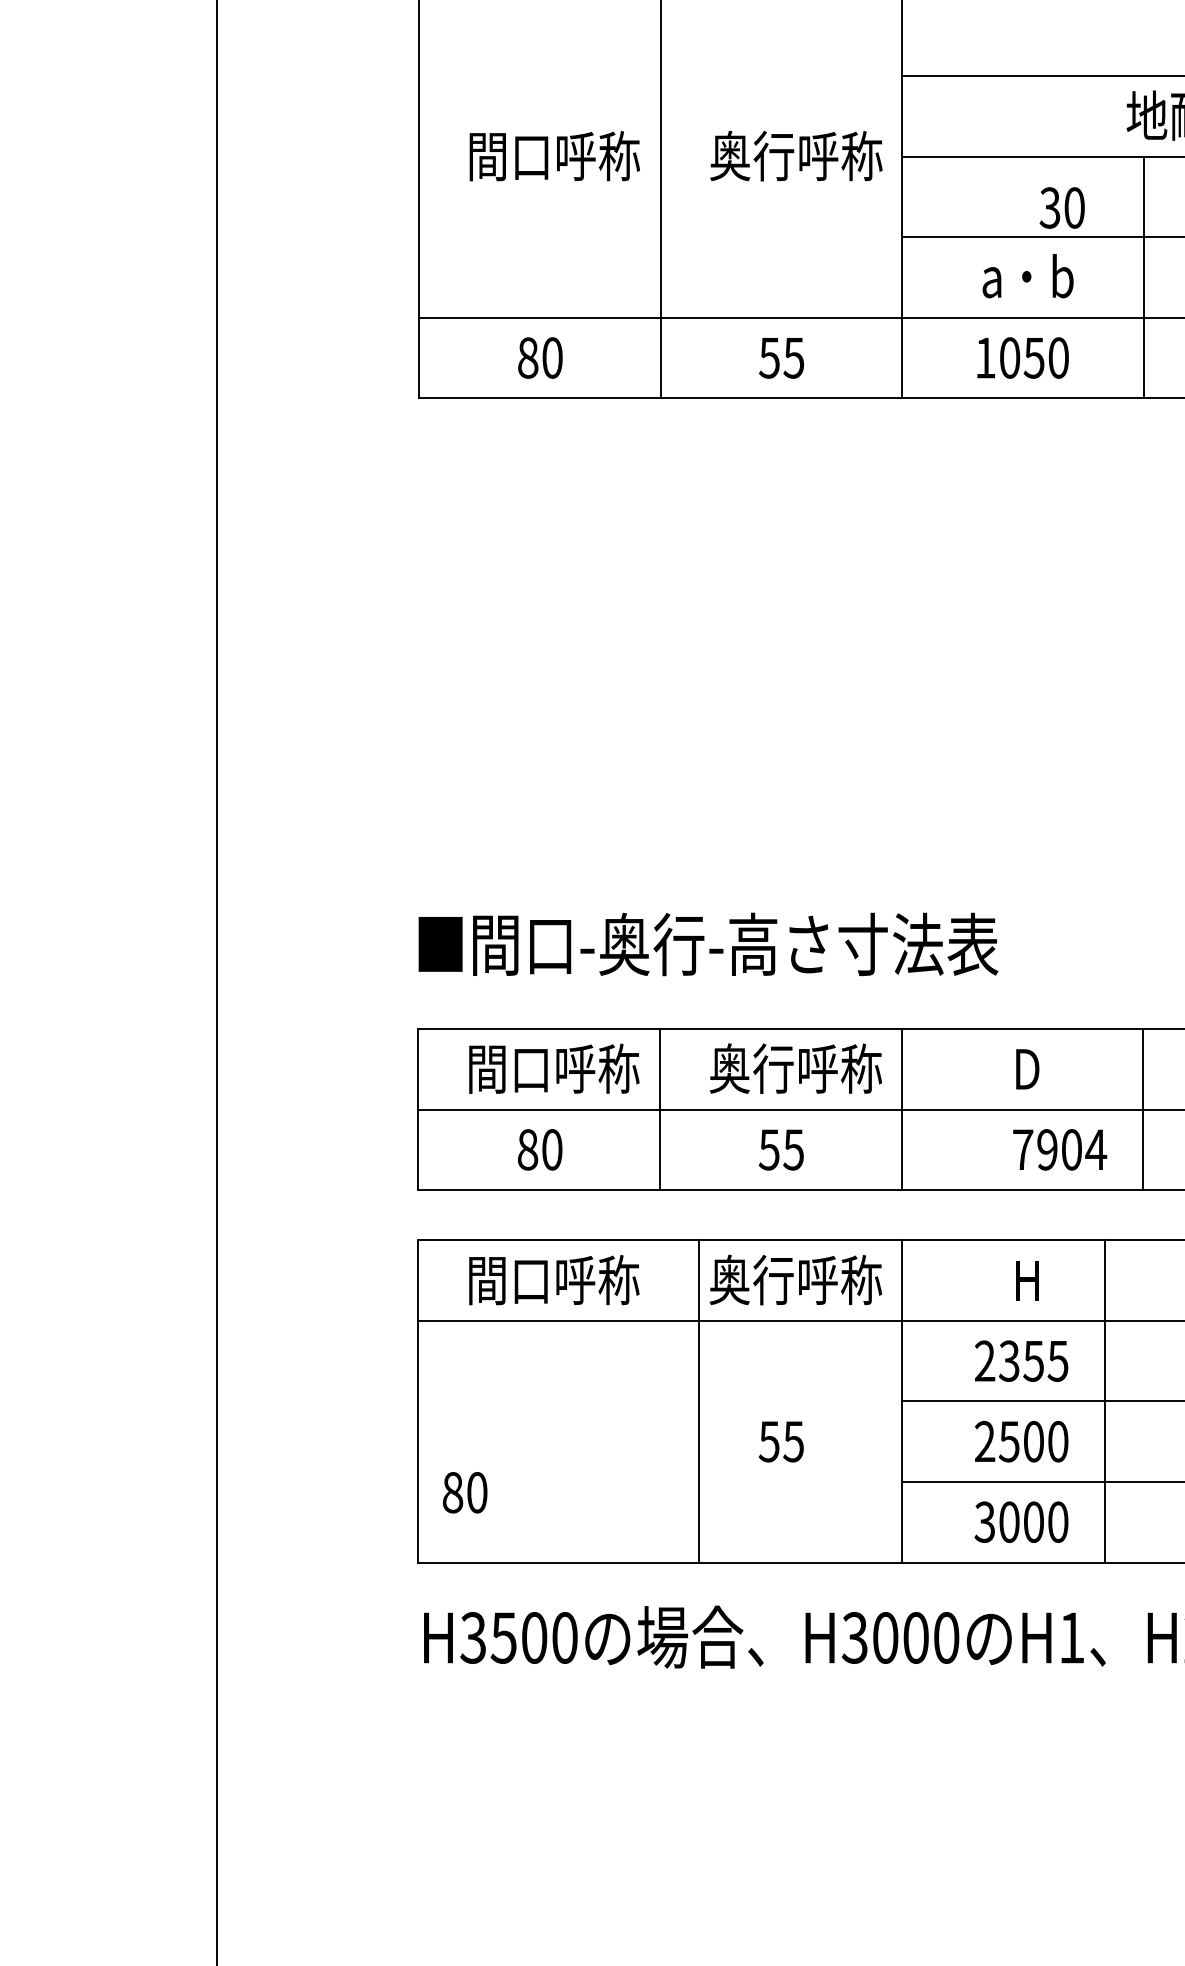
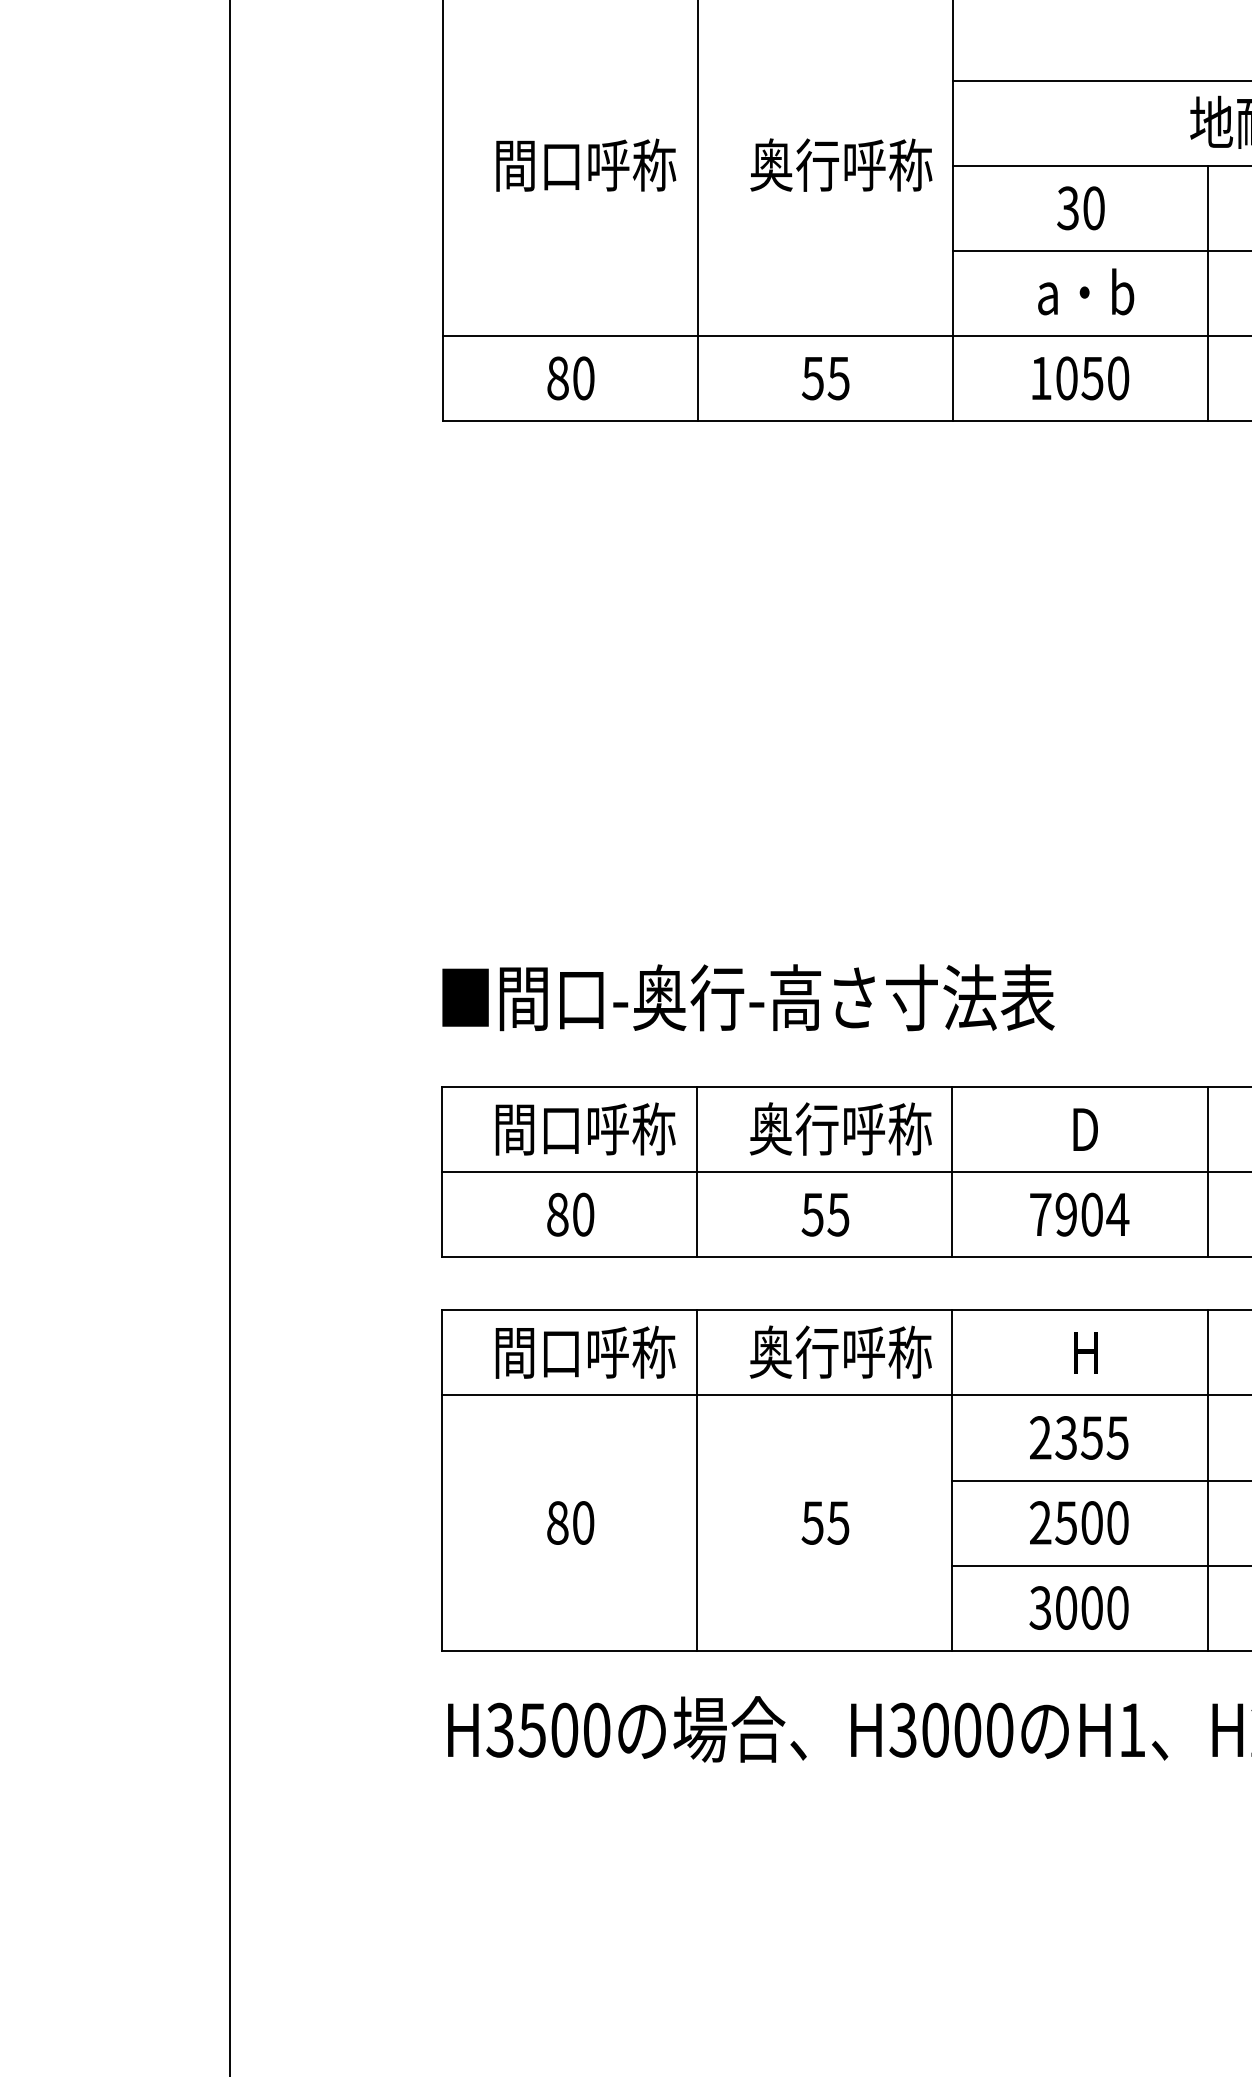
text: (1061, 207) -> (1080, 207), moved
text: (1060, 1149) -> (1080, 1214), moved
line: (699, 1401) -> (697, 1480), moved
line: (1105, 1401) -> (1207, 1480), moved
text: (465, 1492) -> (571, 1522), moved

